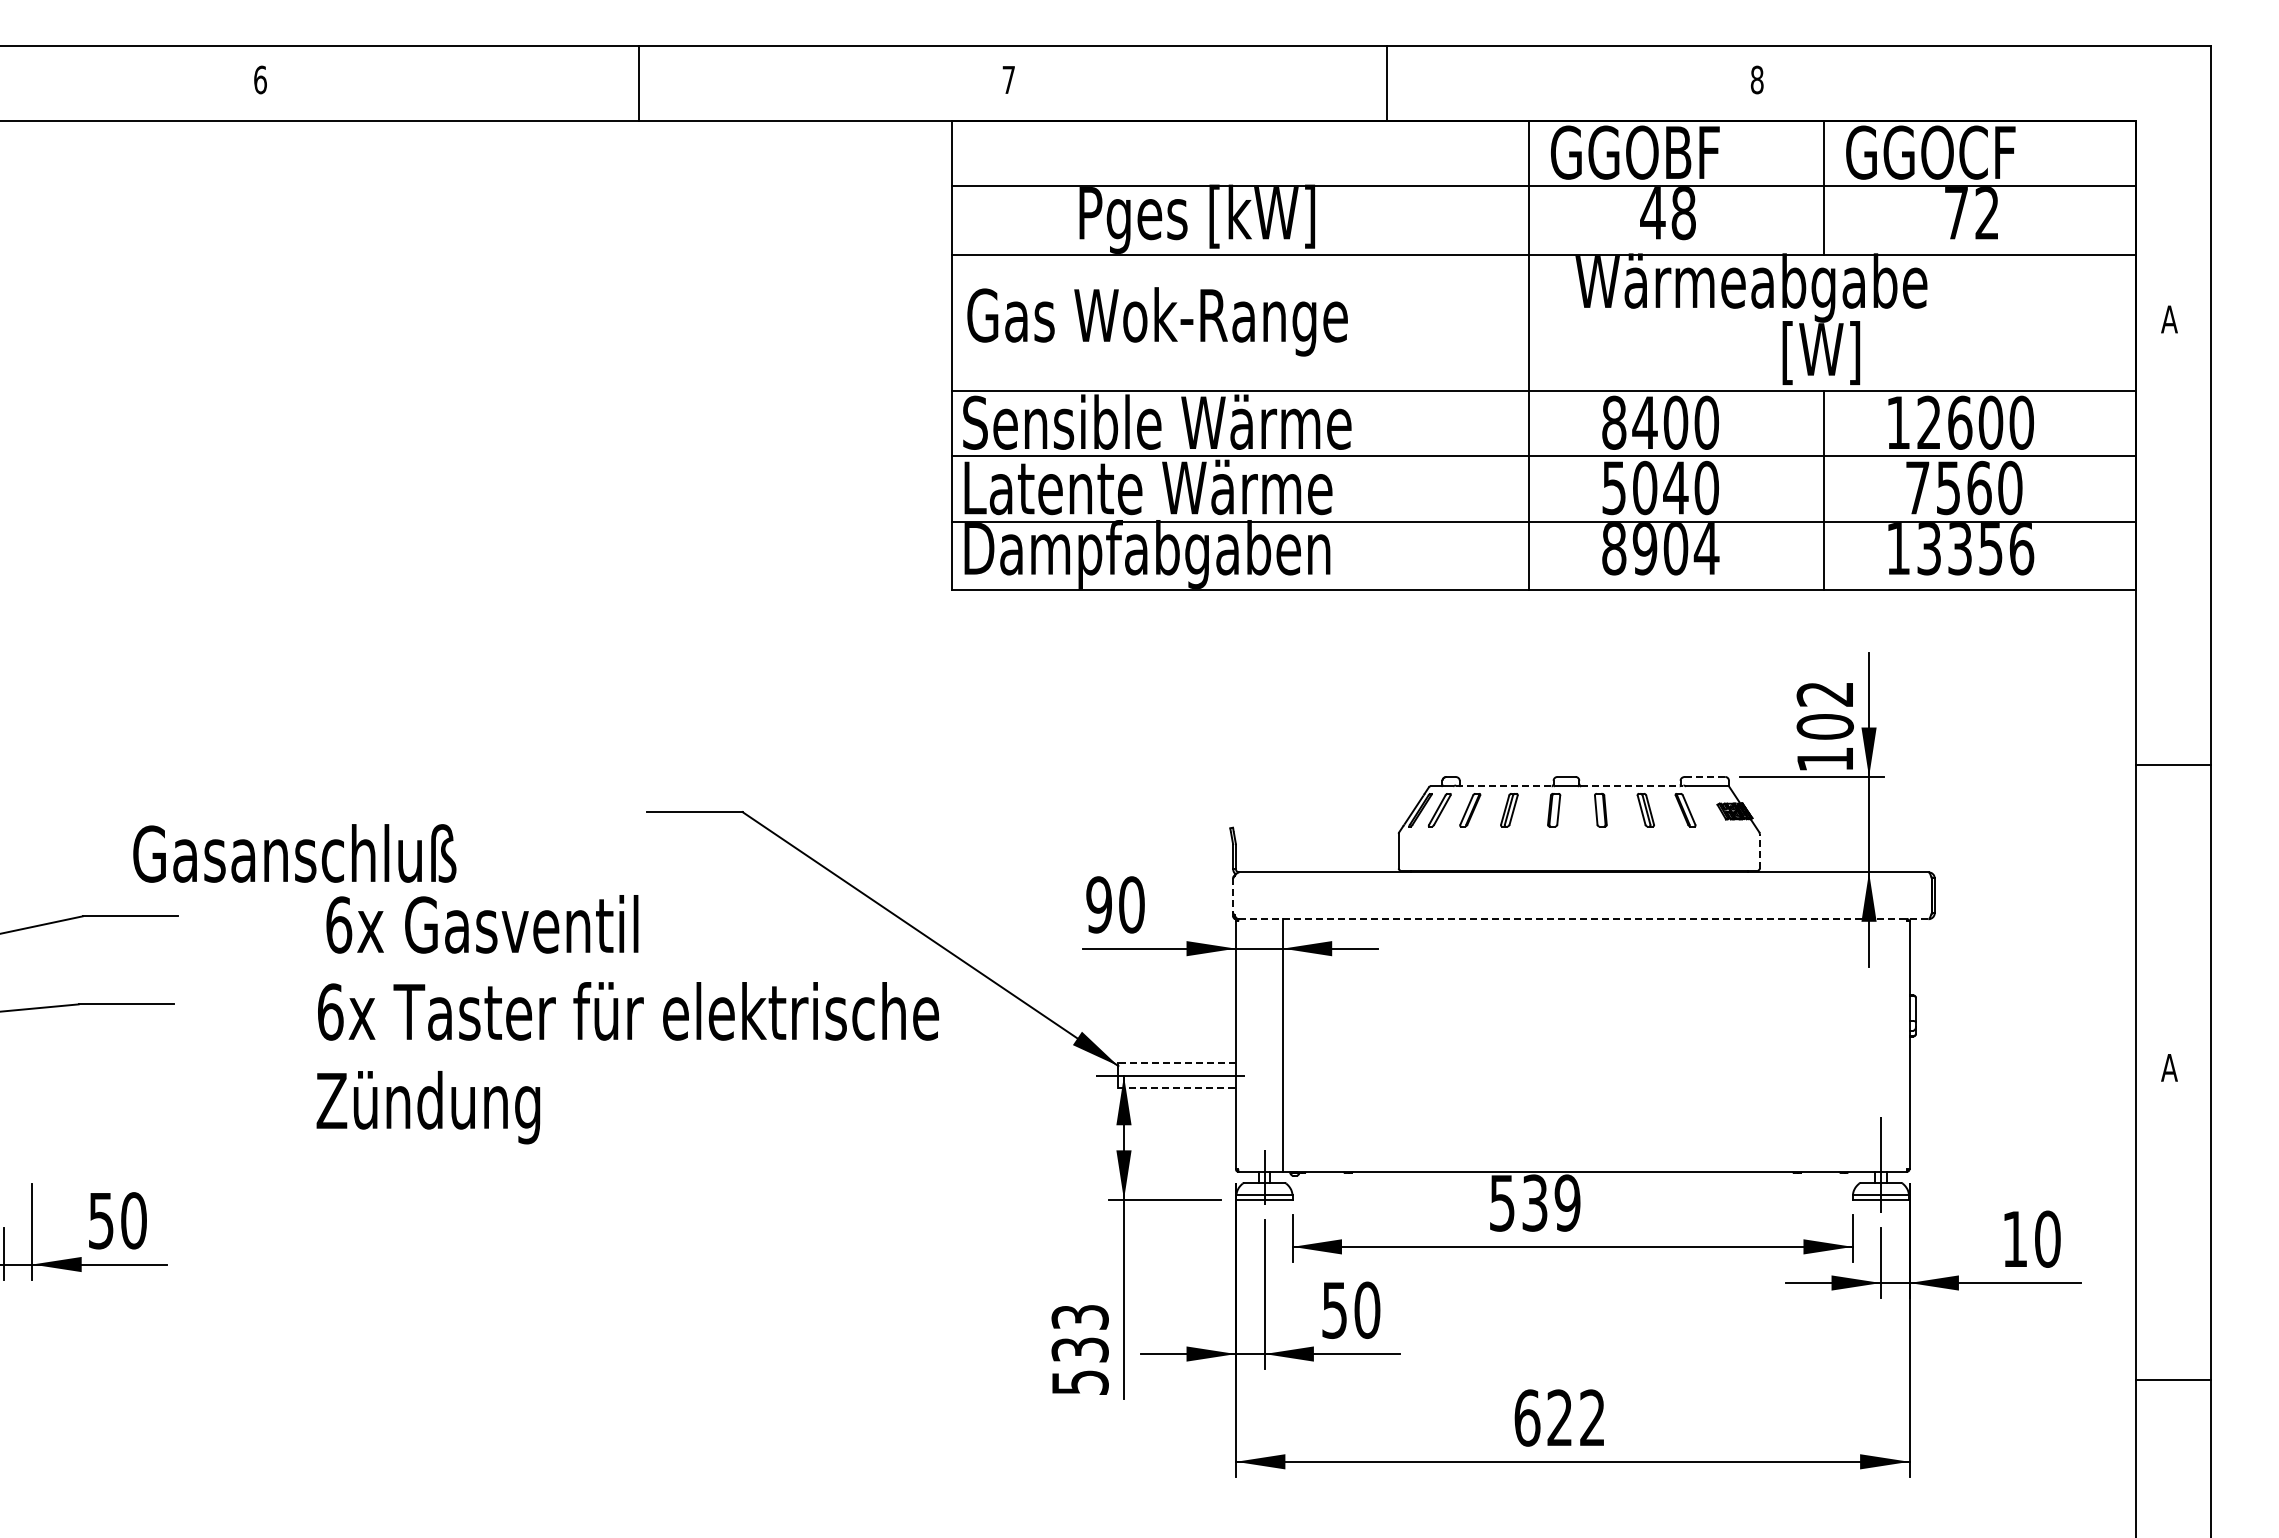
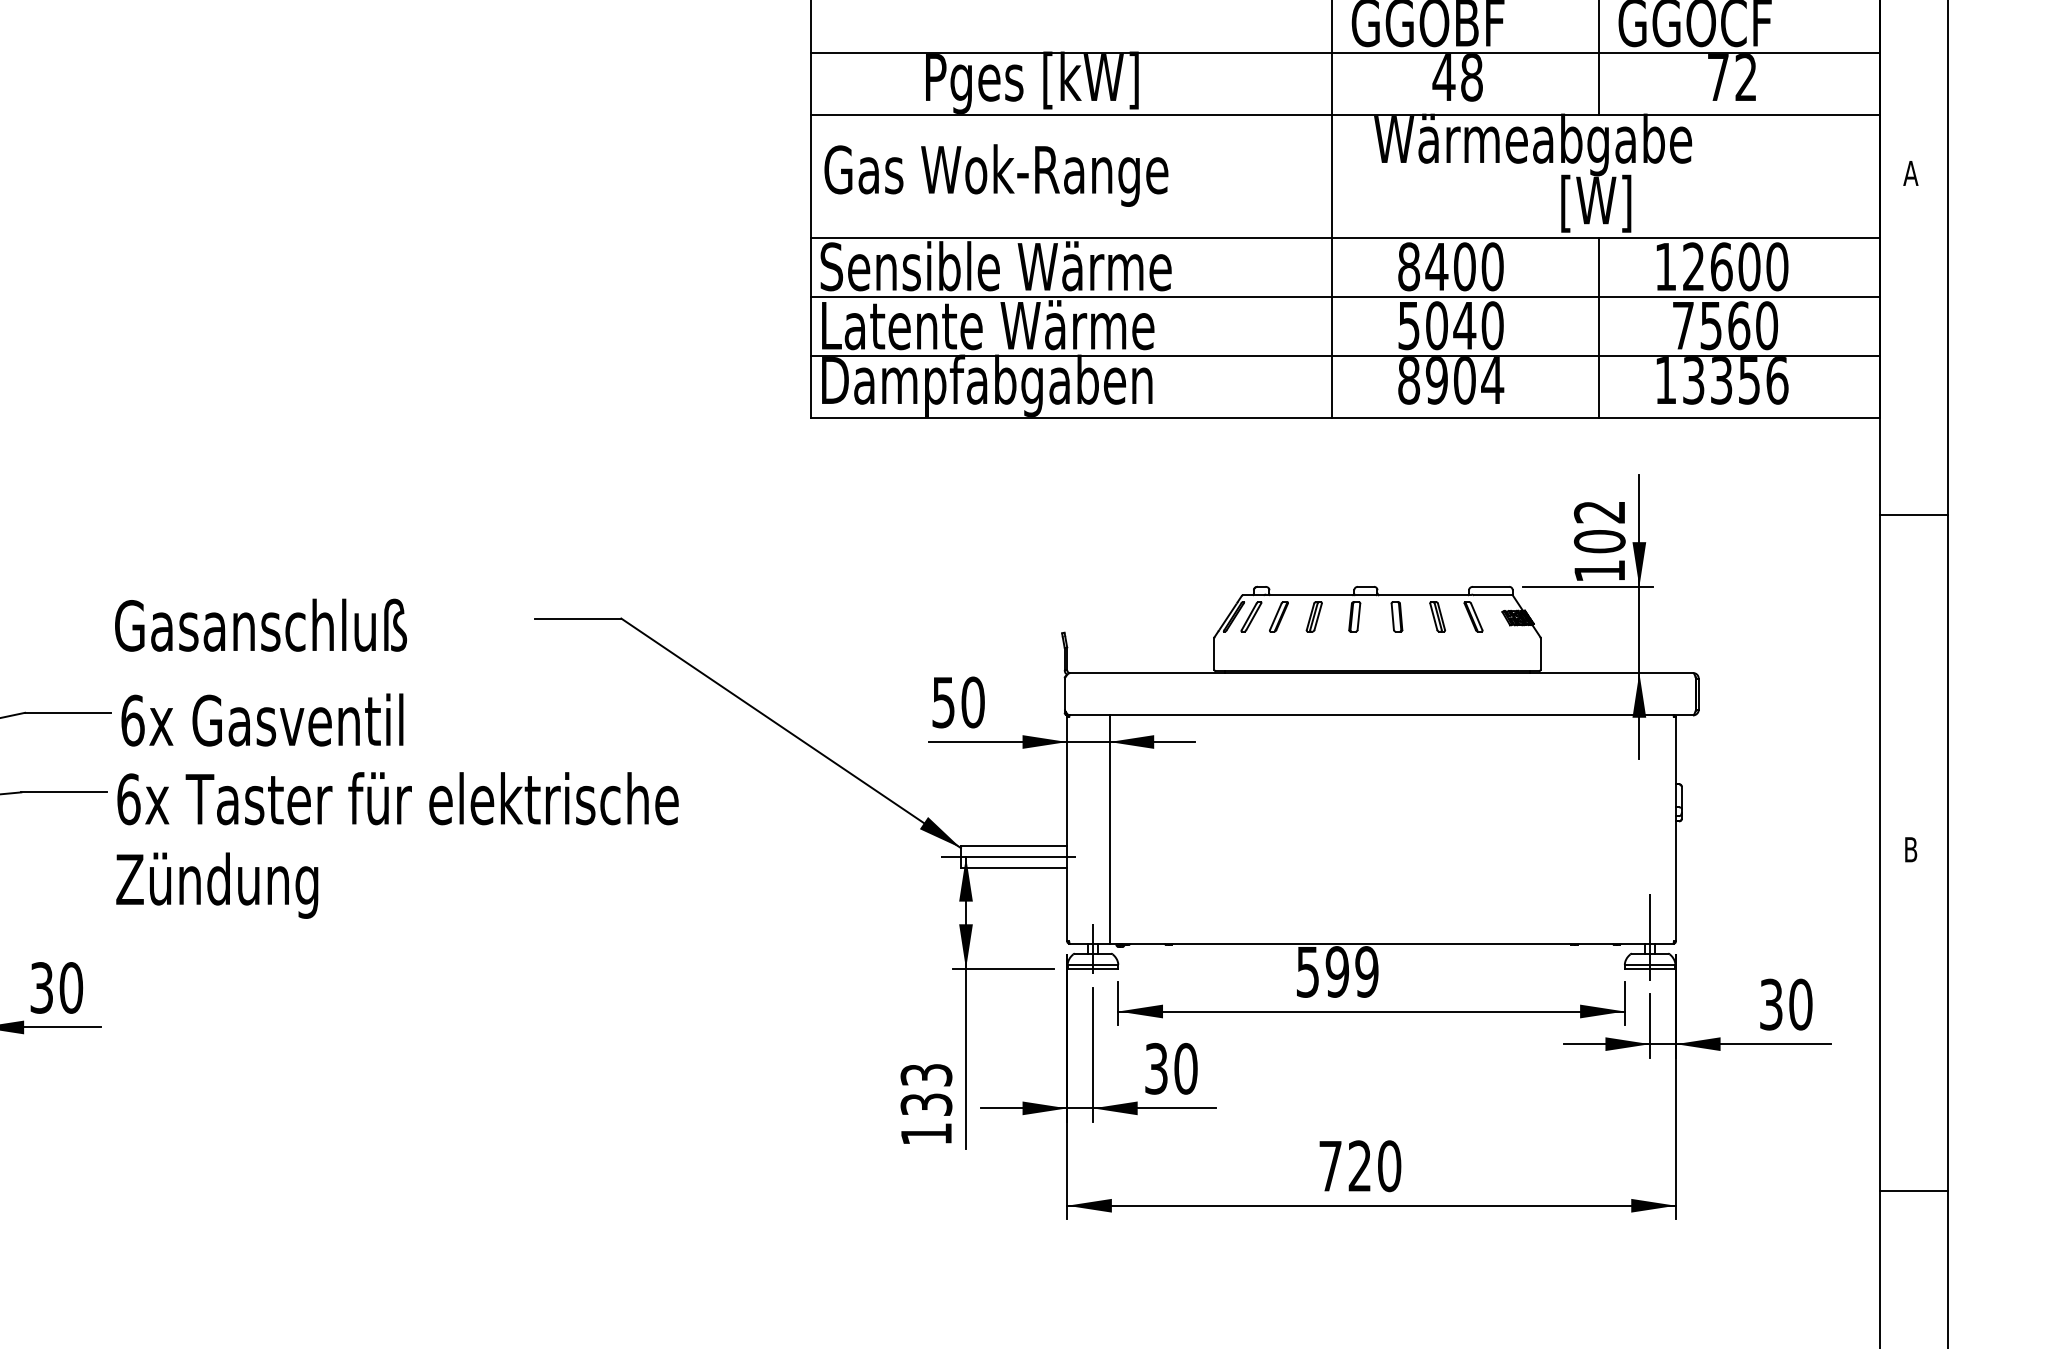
line: (2172, 765) -> (1913, 515), moved
line: (1704, 776) -> (1490, 586), dashed -> solid
line: (1503, 786) -> (1309, 595), dashed -> solid
line: (1632, 786) -> (1425, 595), dashed -> solid
line: (1759, 850) -> (1540, 653), dashed -> solid
text: (294, 853) -> (260, 625), moved
line: (1233, 896) -> (1065, 694), dashed -> solid
text: (1098, 904) -> (943, 702), 90 -> 50
line: (1583, 919) -> (1381, 715), dashed -> solid
text: (482, 924) -> (262, 720), moved
text: (627, 1063) -> (397, 845), moved
line: (1177, 1063) -> (1014, 845), dashed -> solid
text: (2169, 1067) -> (1910, 849), A -> B
line: (1177, 1088) -> (1014, 868), dashed -> solid
text: (1534, 1202) -> (1337, 971), 539 -> 599
text: (101, 1220) -> (42, 987), 50 -> 30
text: (2014, 1238) -> (1770, 1003), 10 -> 30
text: (1334, 1309) -> (1156, 1068), 50 -> 30
line: (2172, 1379) -> (1913, 1191), moved
text: (1080, 1382) -> (926, 1134), 533 -> 133
text: (1559, 1417) -> (1359, 1165), 622 -> 720

